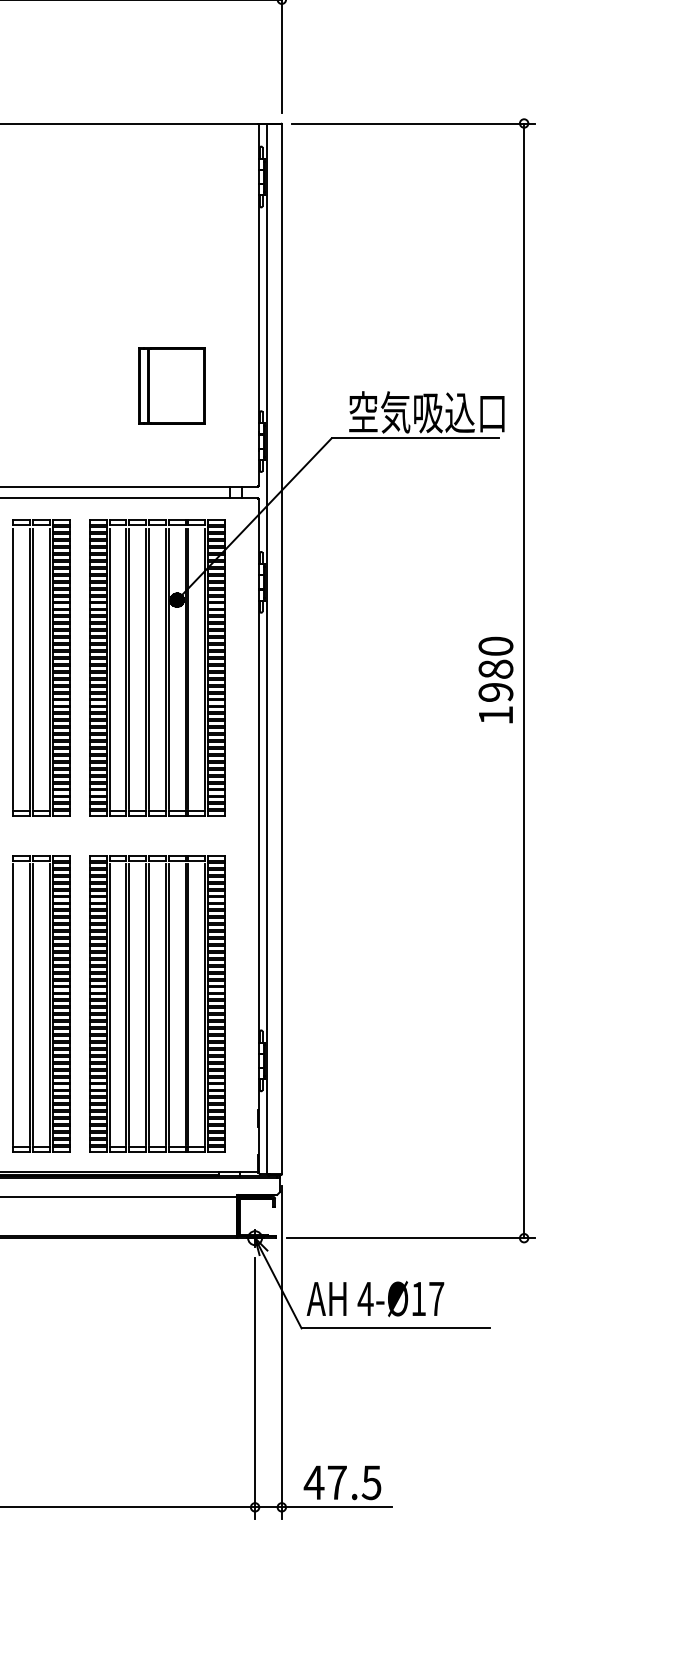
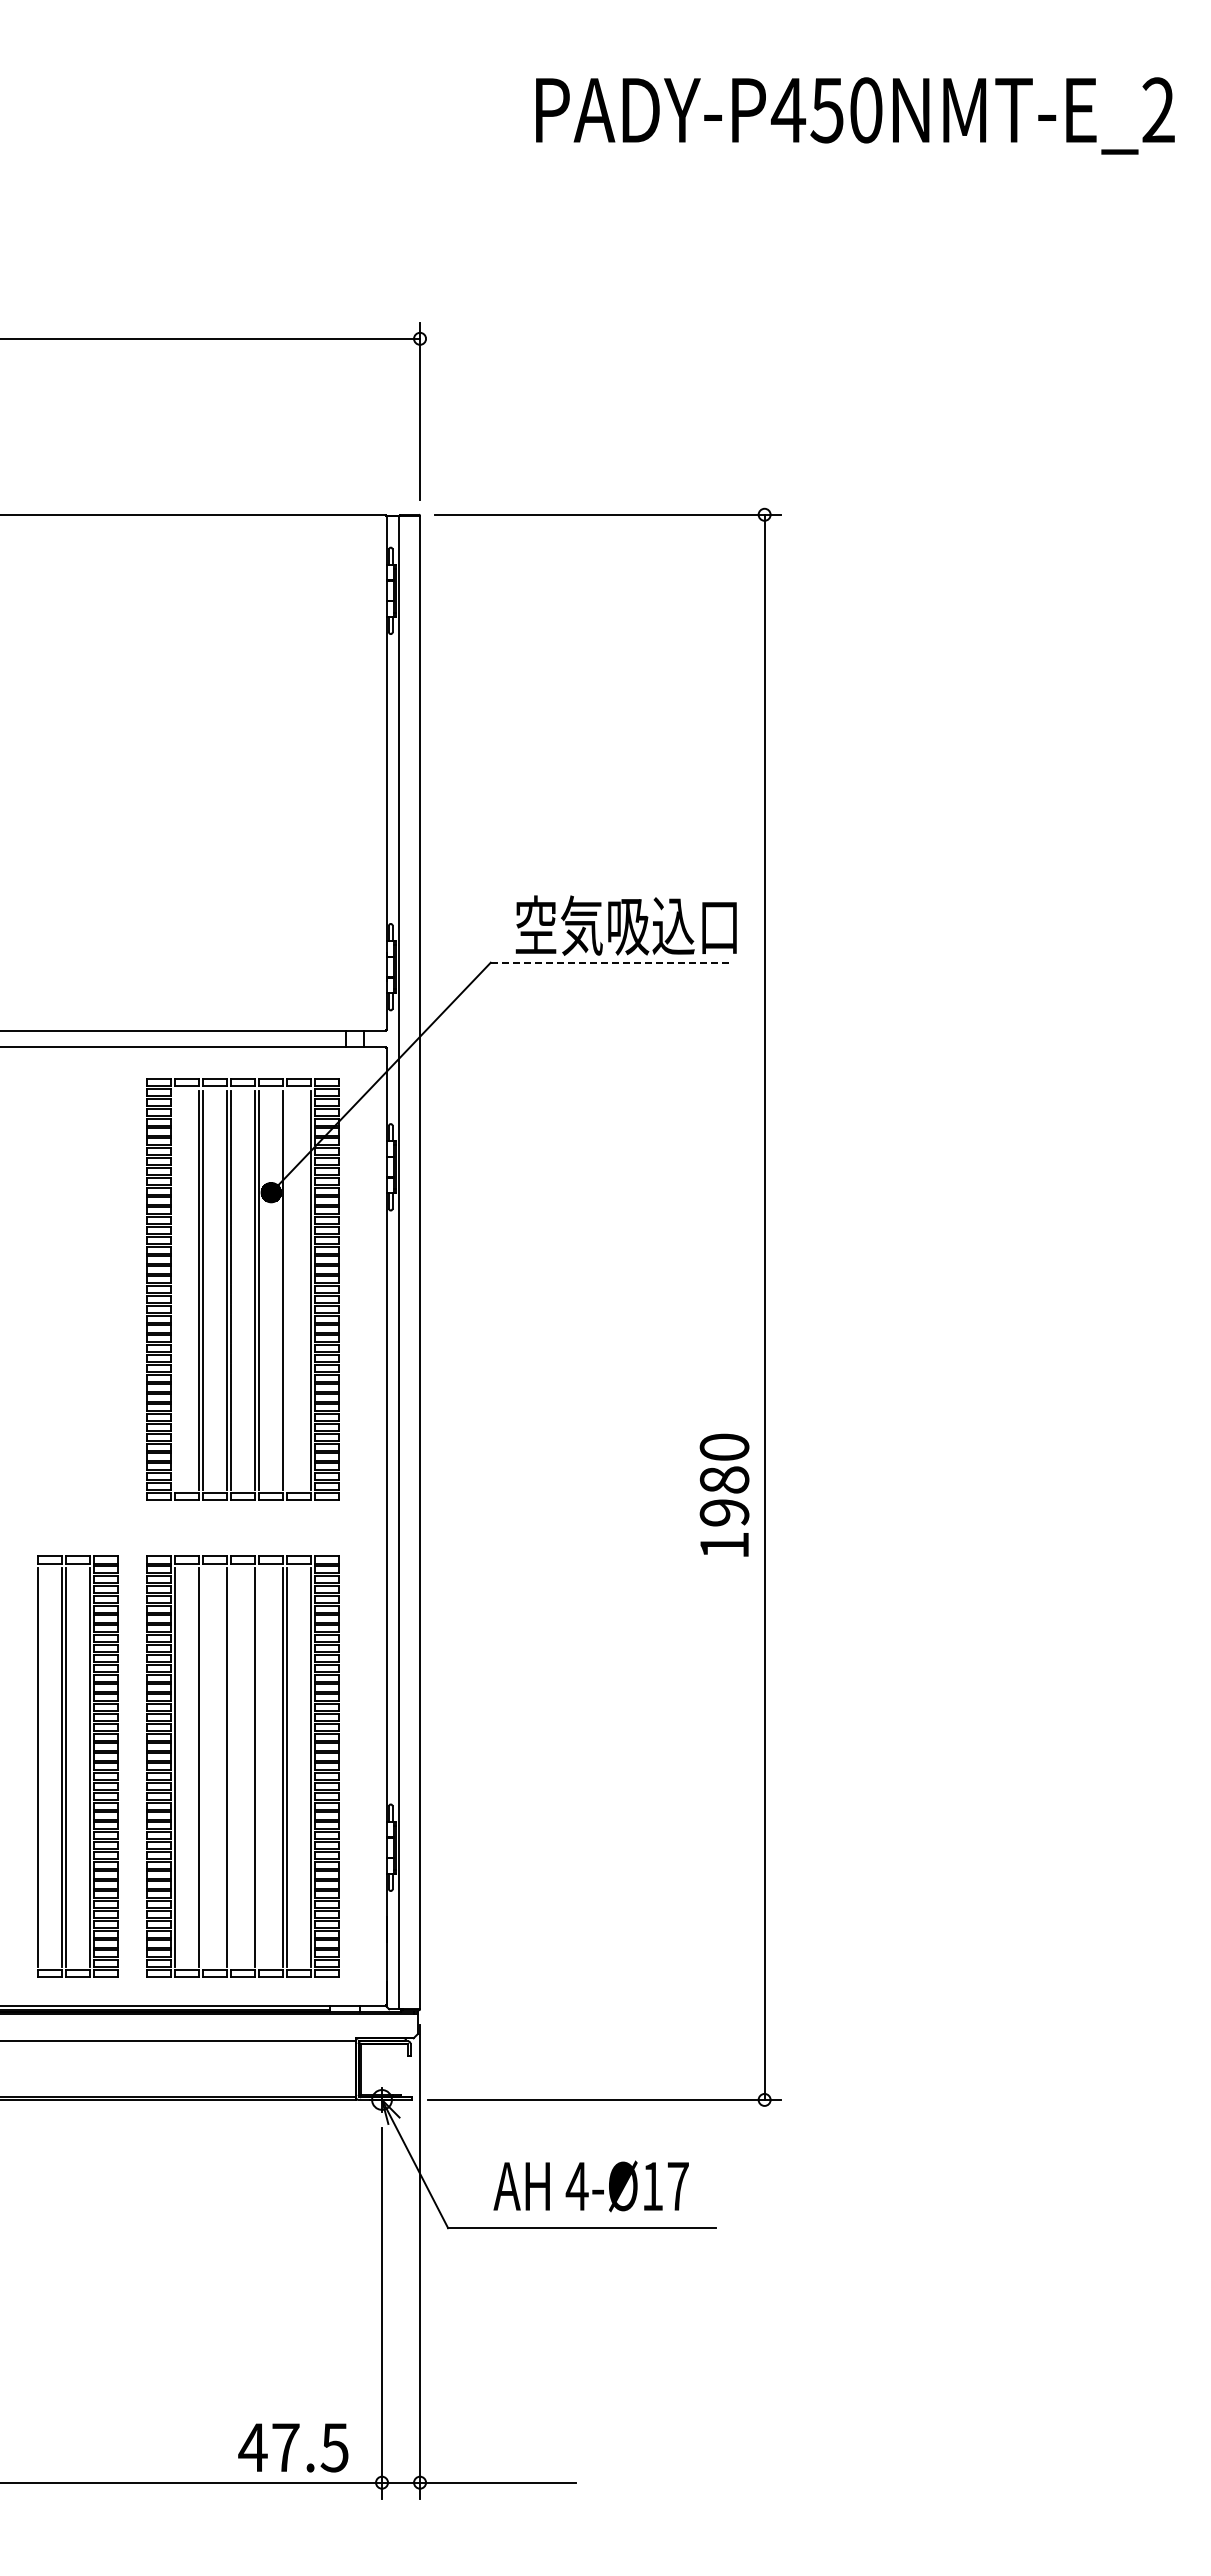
part: (171, 385) -> (263, 887), removed
line: (415, 438) -> (610, 962), solid -> dashed
part: (33, 668) -> (66, 1289), removed
line: (109, 668) -> (175, 1289), removed
line: (188, 668) -> (287, 1289), removed
text: (495, 679) -> (724, 1494), moved
line: (129, 1004) -> (203, 1767), removed
line: (149, 1004) -> (231, 1767), removed
line: (168, 1004) -> (259, 1767), removed
text: (374, 1299) -> (590, 2186), moved
text: (342, 1482) -> (293, 2447), moved

